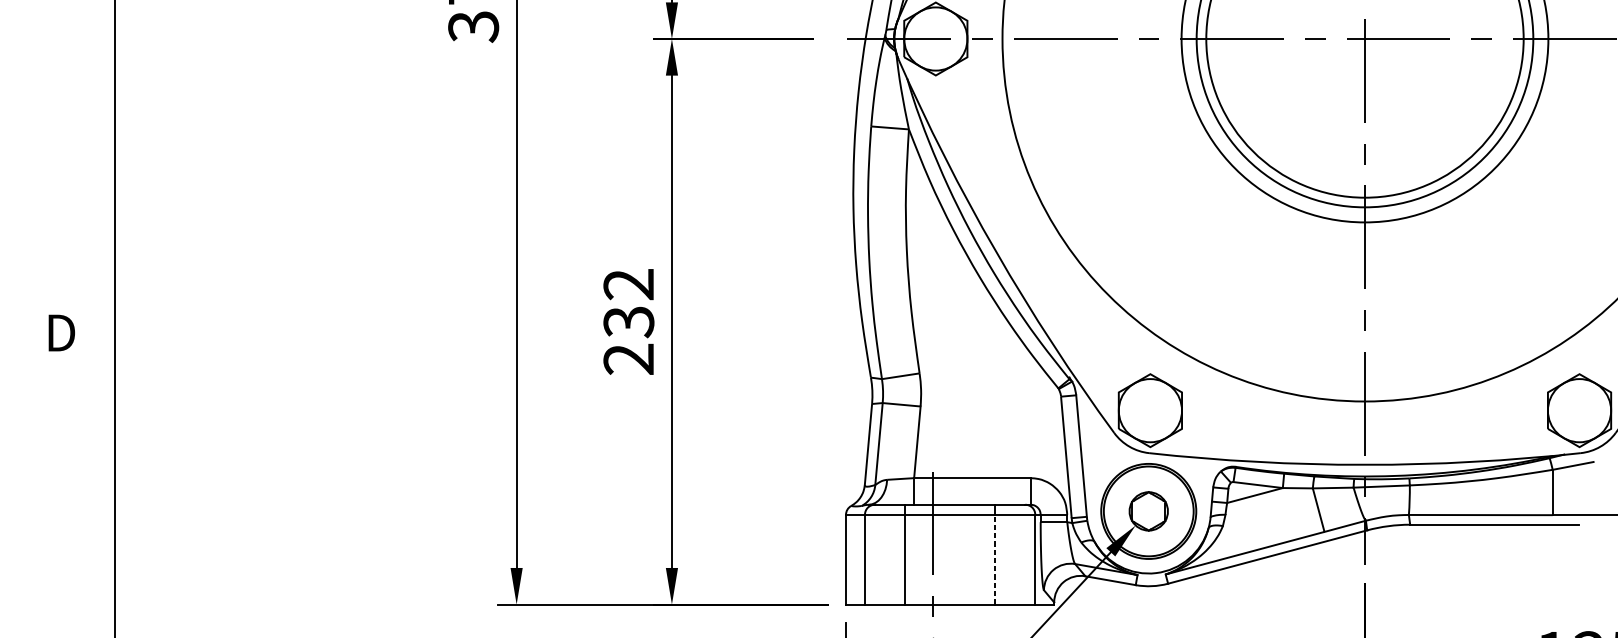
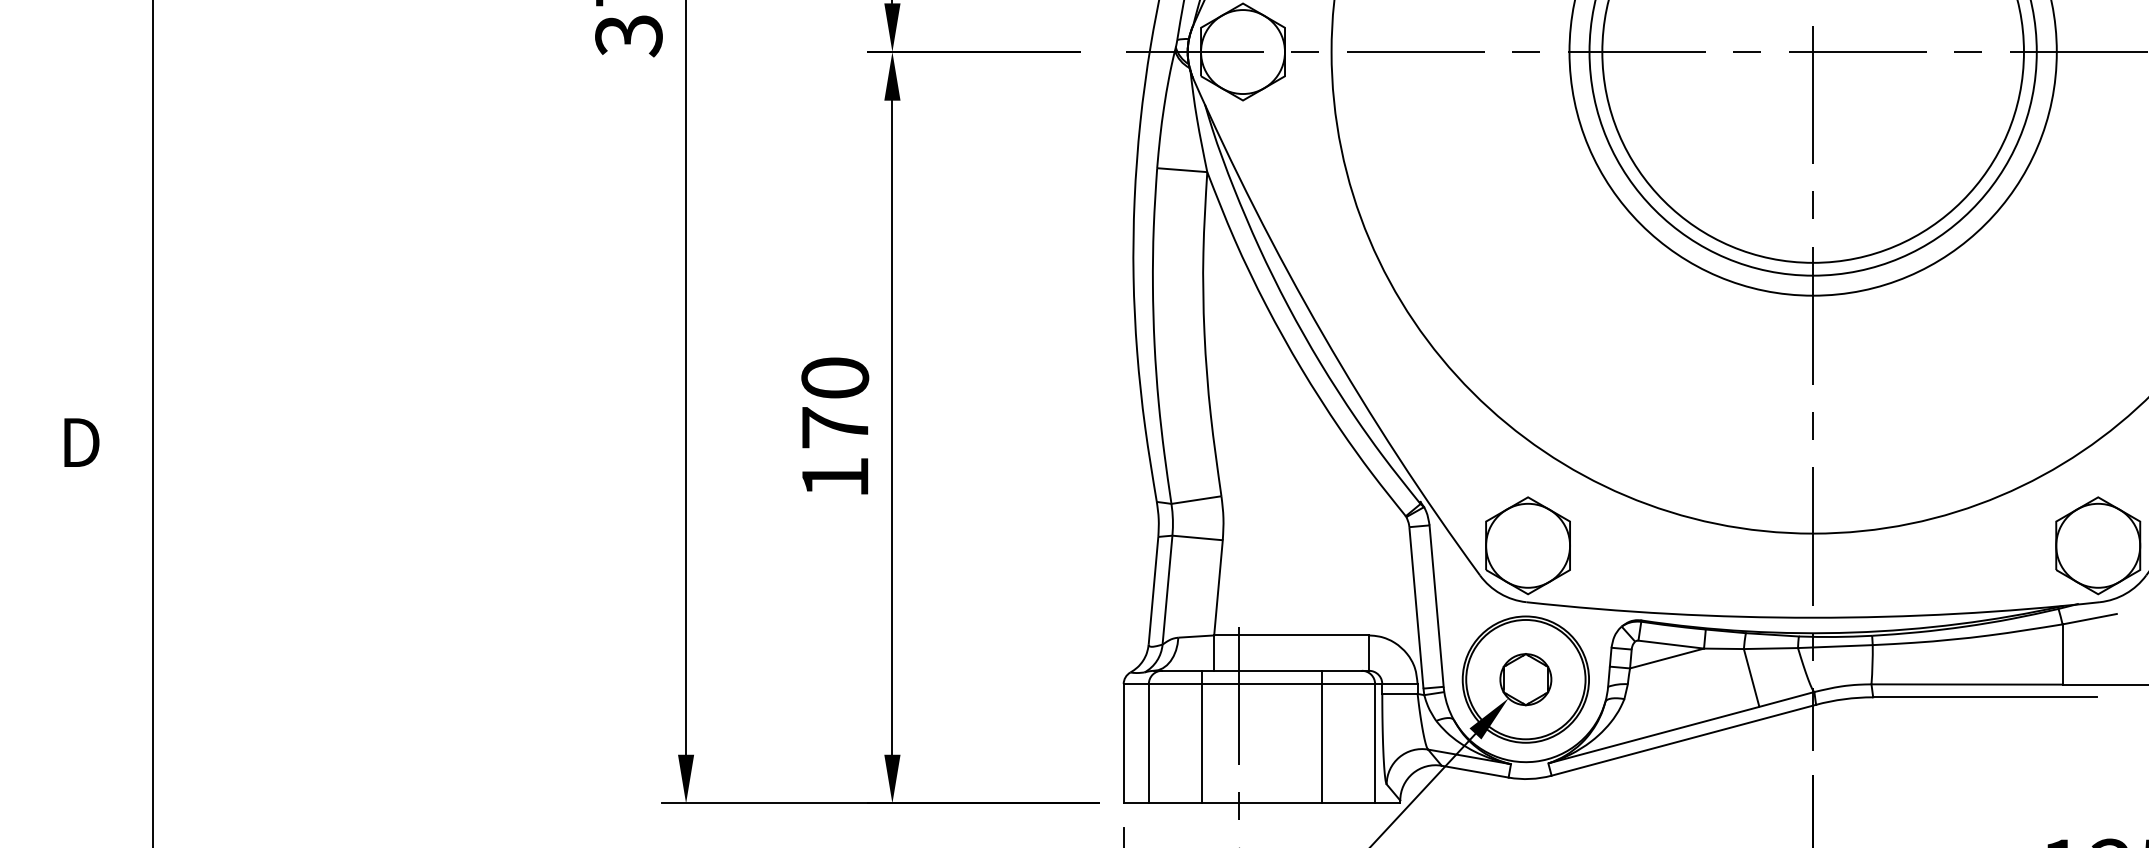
text: (629, 321) -> (835, 427), 232 -> 170
line: (995, 559) -> (1322, 743), dashed -> solid

